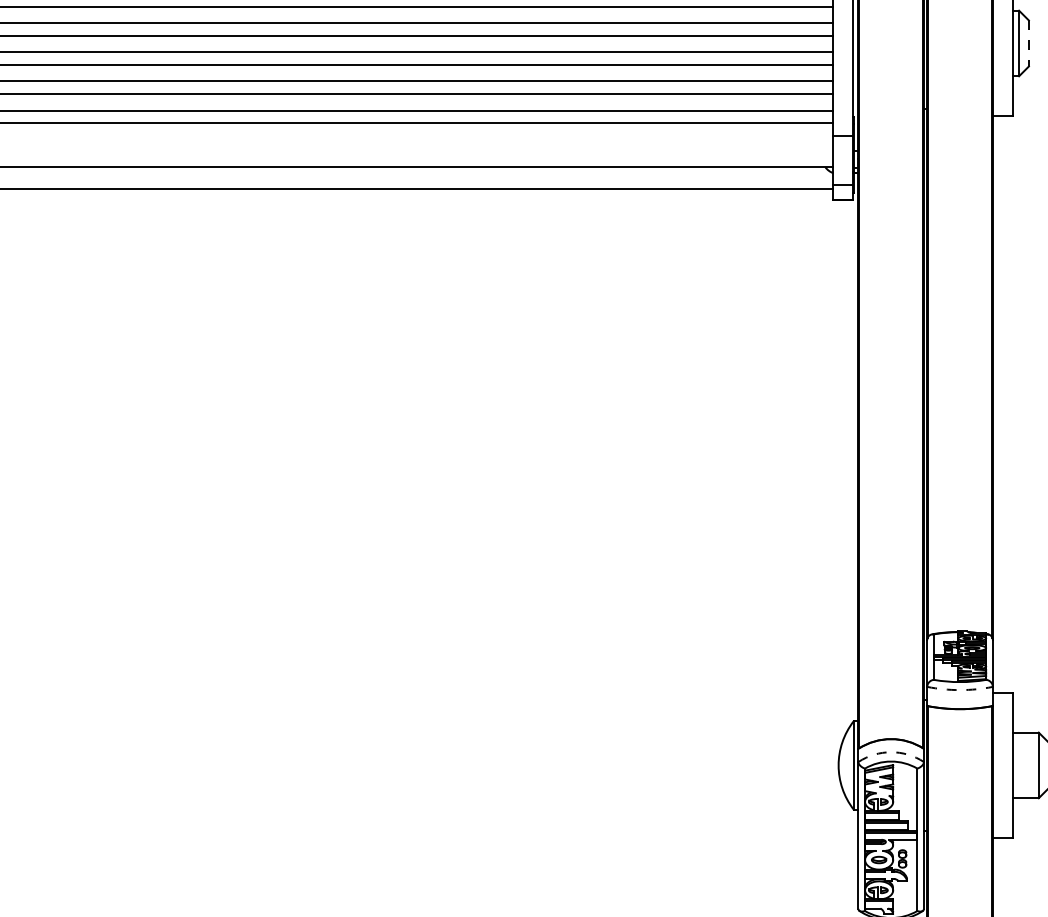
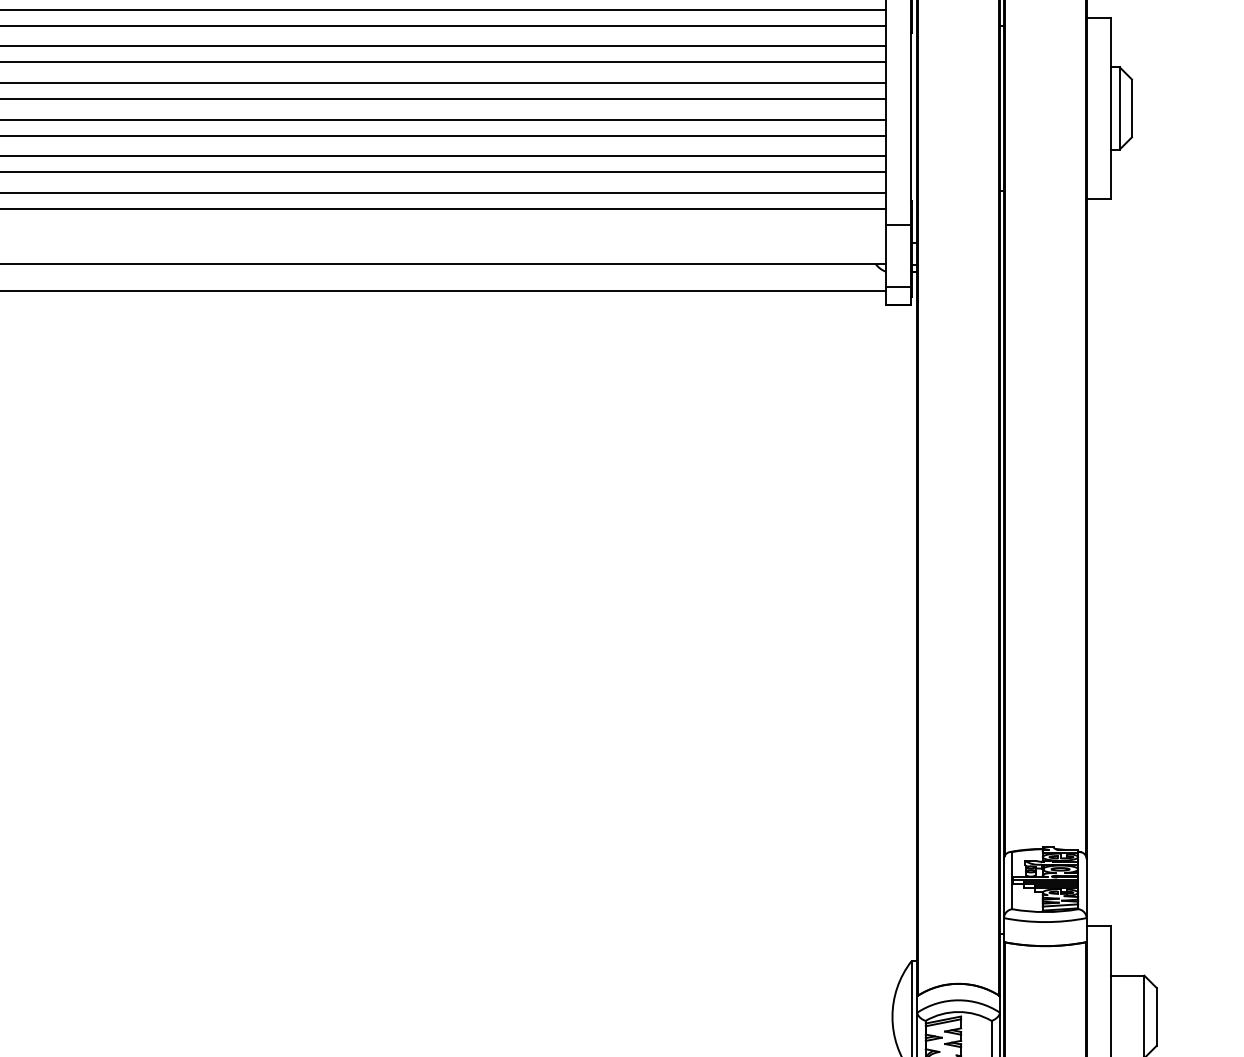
line: (1028, 43) -> (1131, 108), dashed -> solid
arc: (960, 690) -> (1045, 922), dashed -> solid
arc: (891, 752) -> (959, 1000), dashed -> solid

